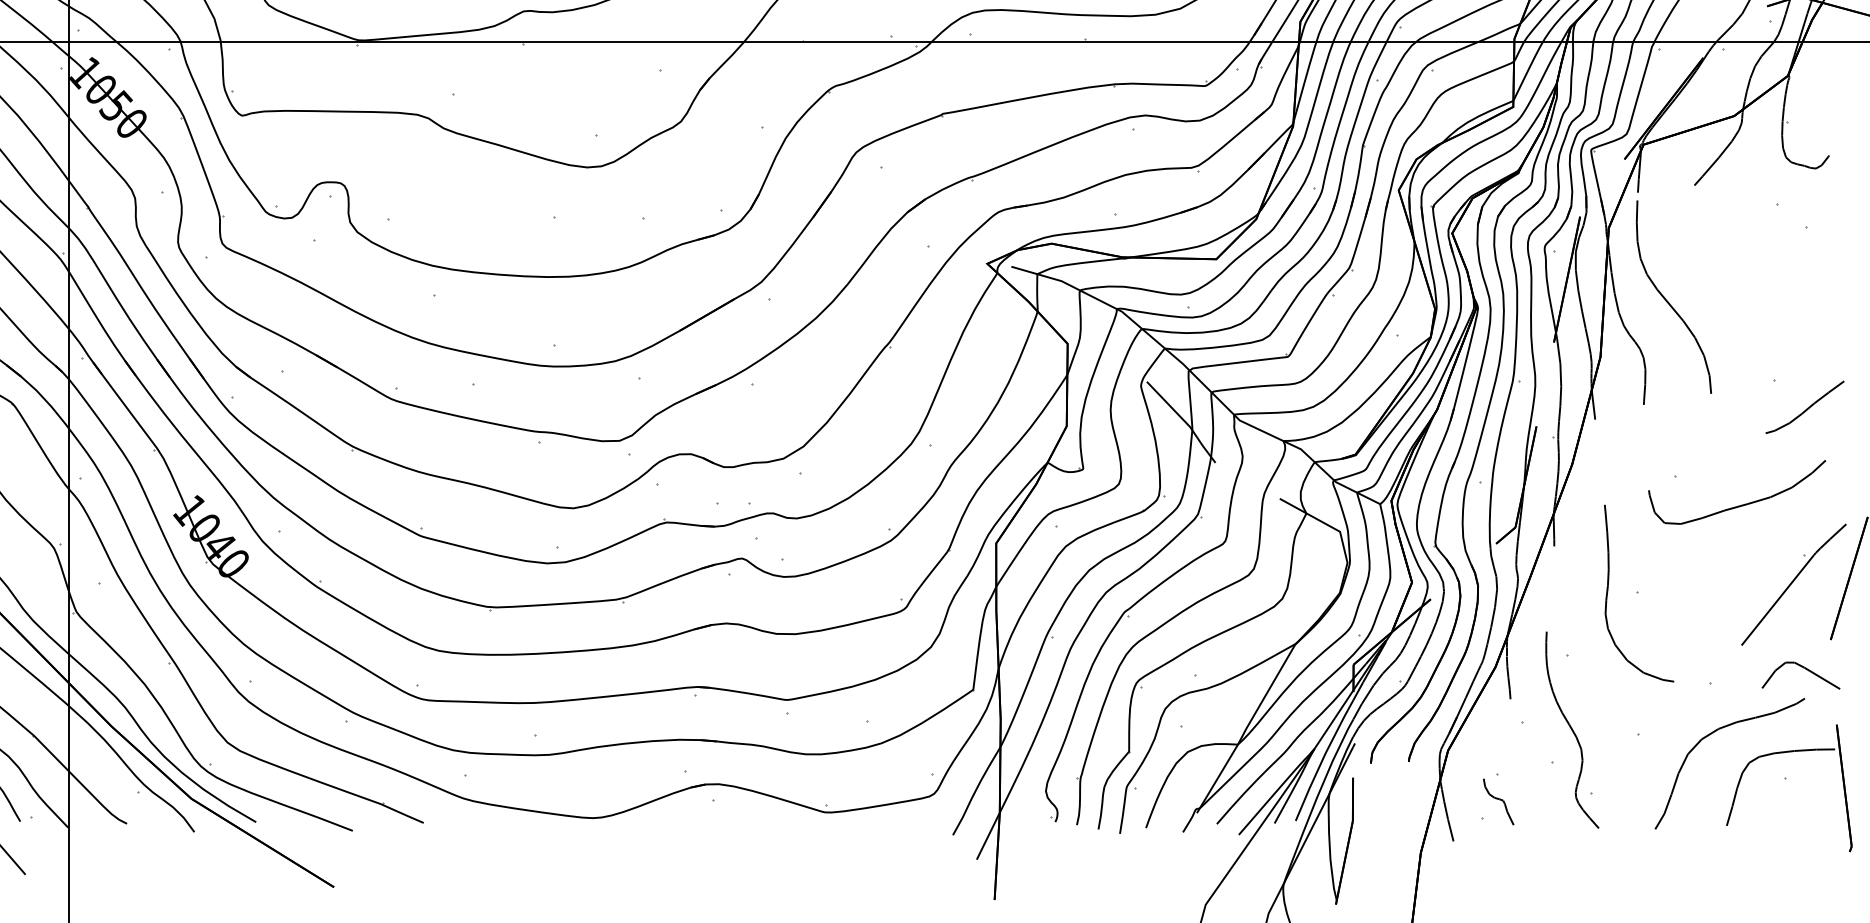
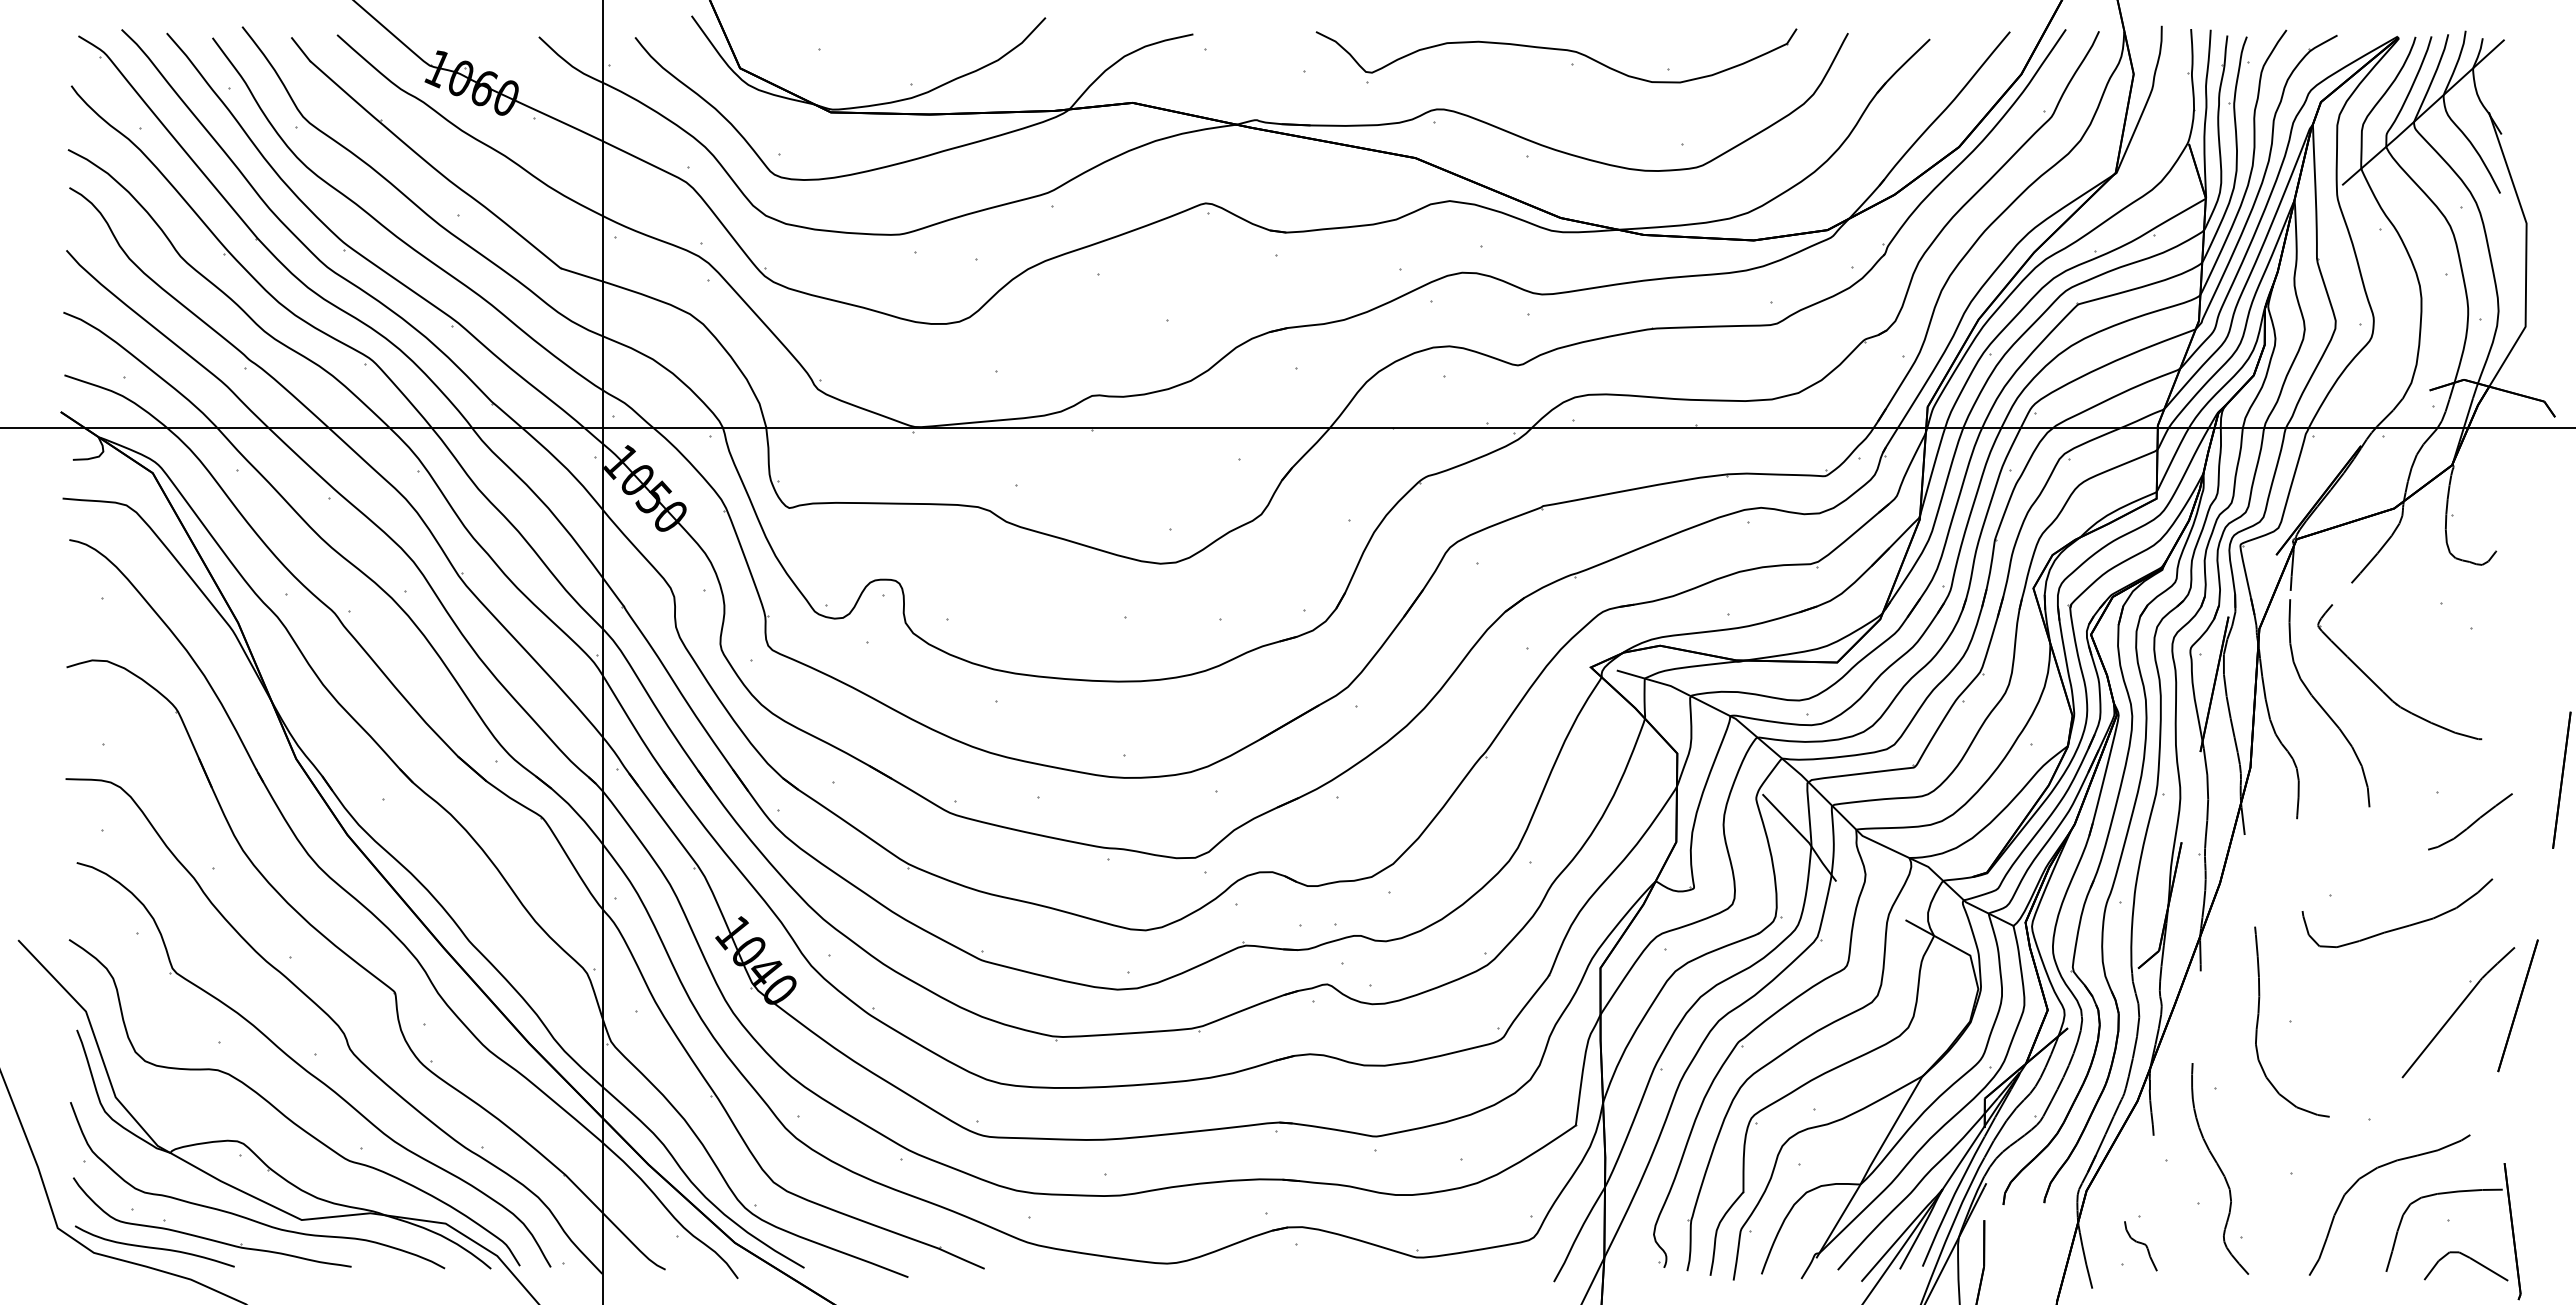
part: (1723, 284) -> (2382, 689), added
curve: (1803, 668) -> (2468, 1258), moved

